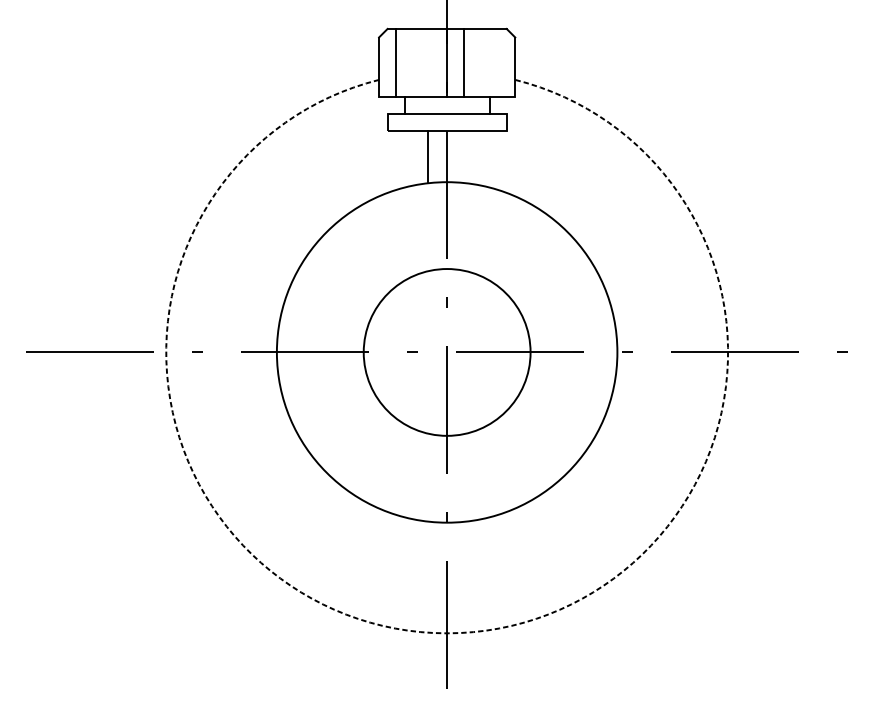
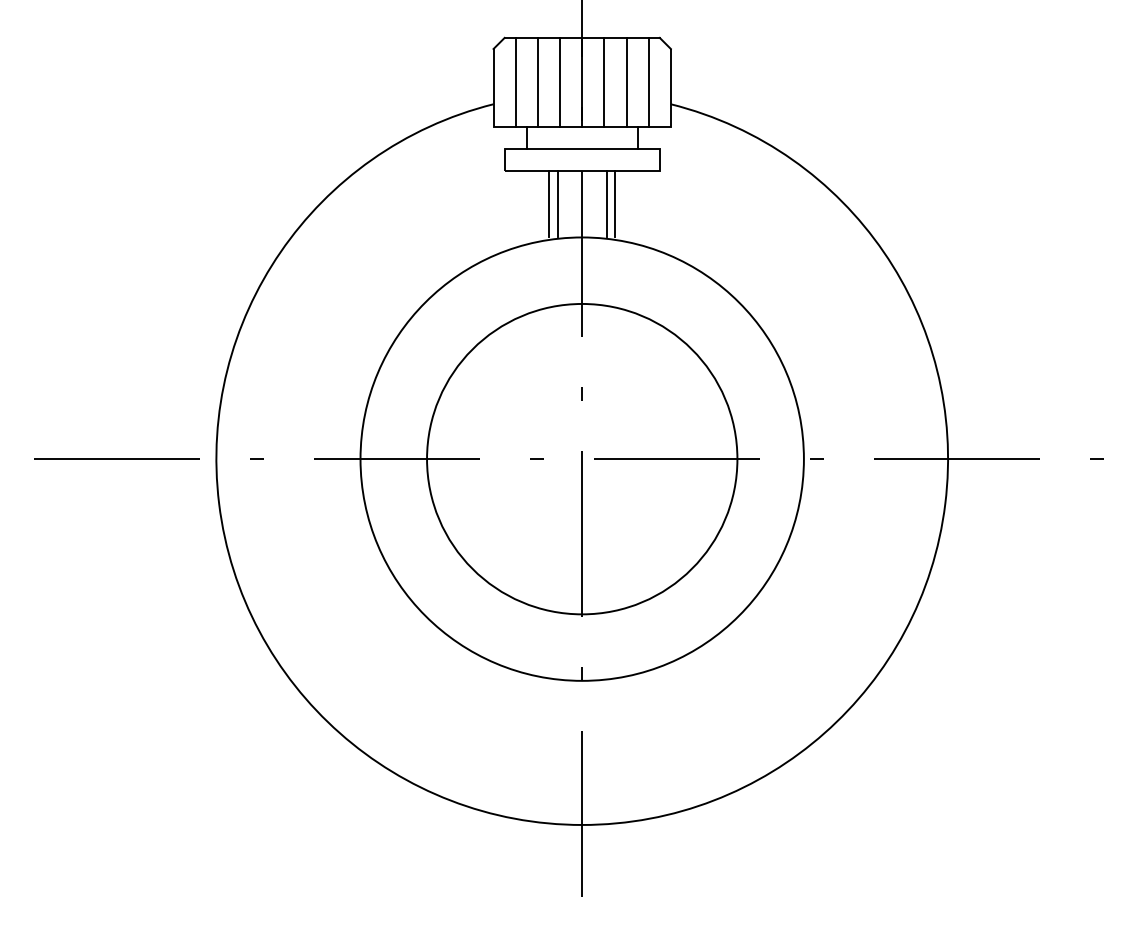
line: (412, 62) -> (537, 81), added
line: (430, 62) -> (560, 81), added
line: (481, 62) -> (626, 81), added
line: (498, 62) -> (648, 81), added
line: (421, 156) -> (548, 203), added
line: (465, 156) -> (606, 203), added
line: (472, 156) -> (615, 203), added
circle: (447, 351) -> (582, 458), size x1.43
arc: (447, 632) -> (582, 824), dashed -> solid

